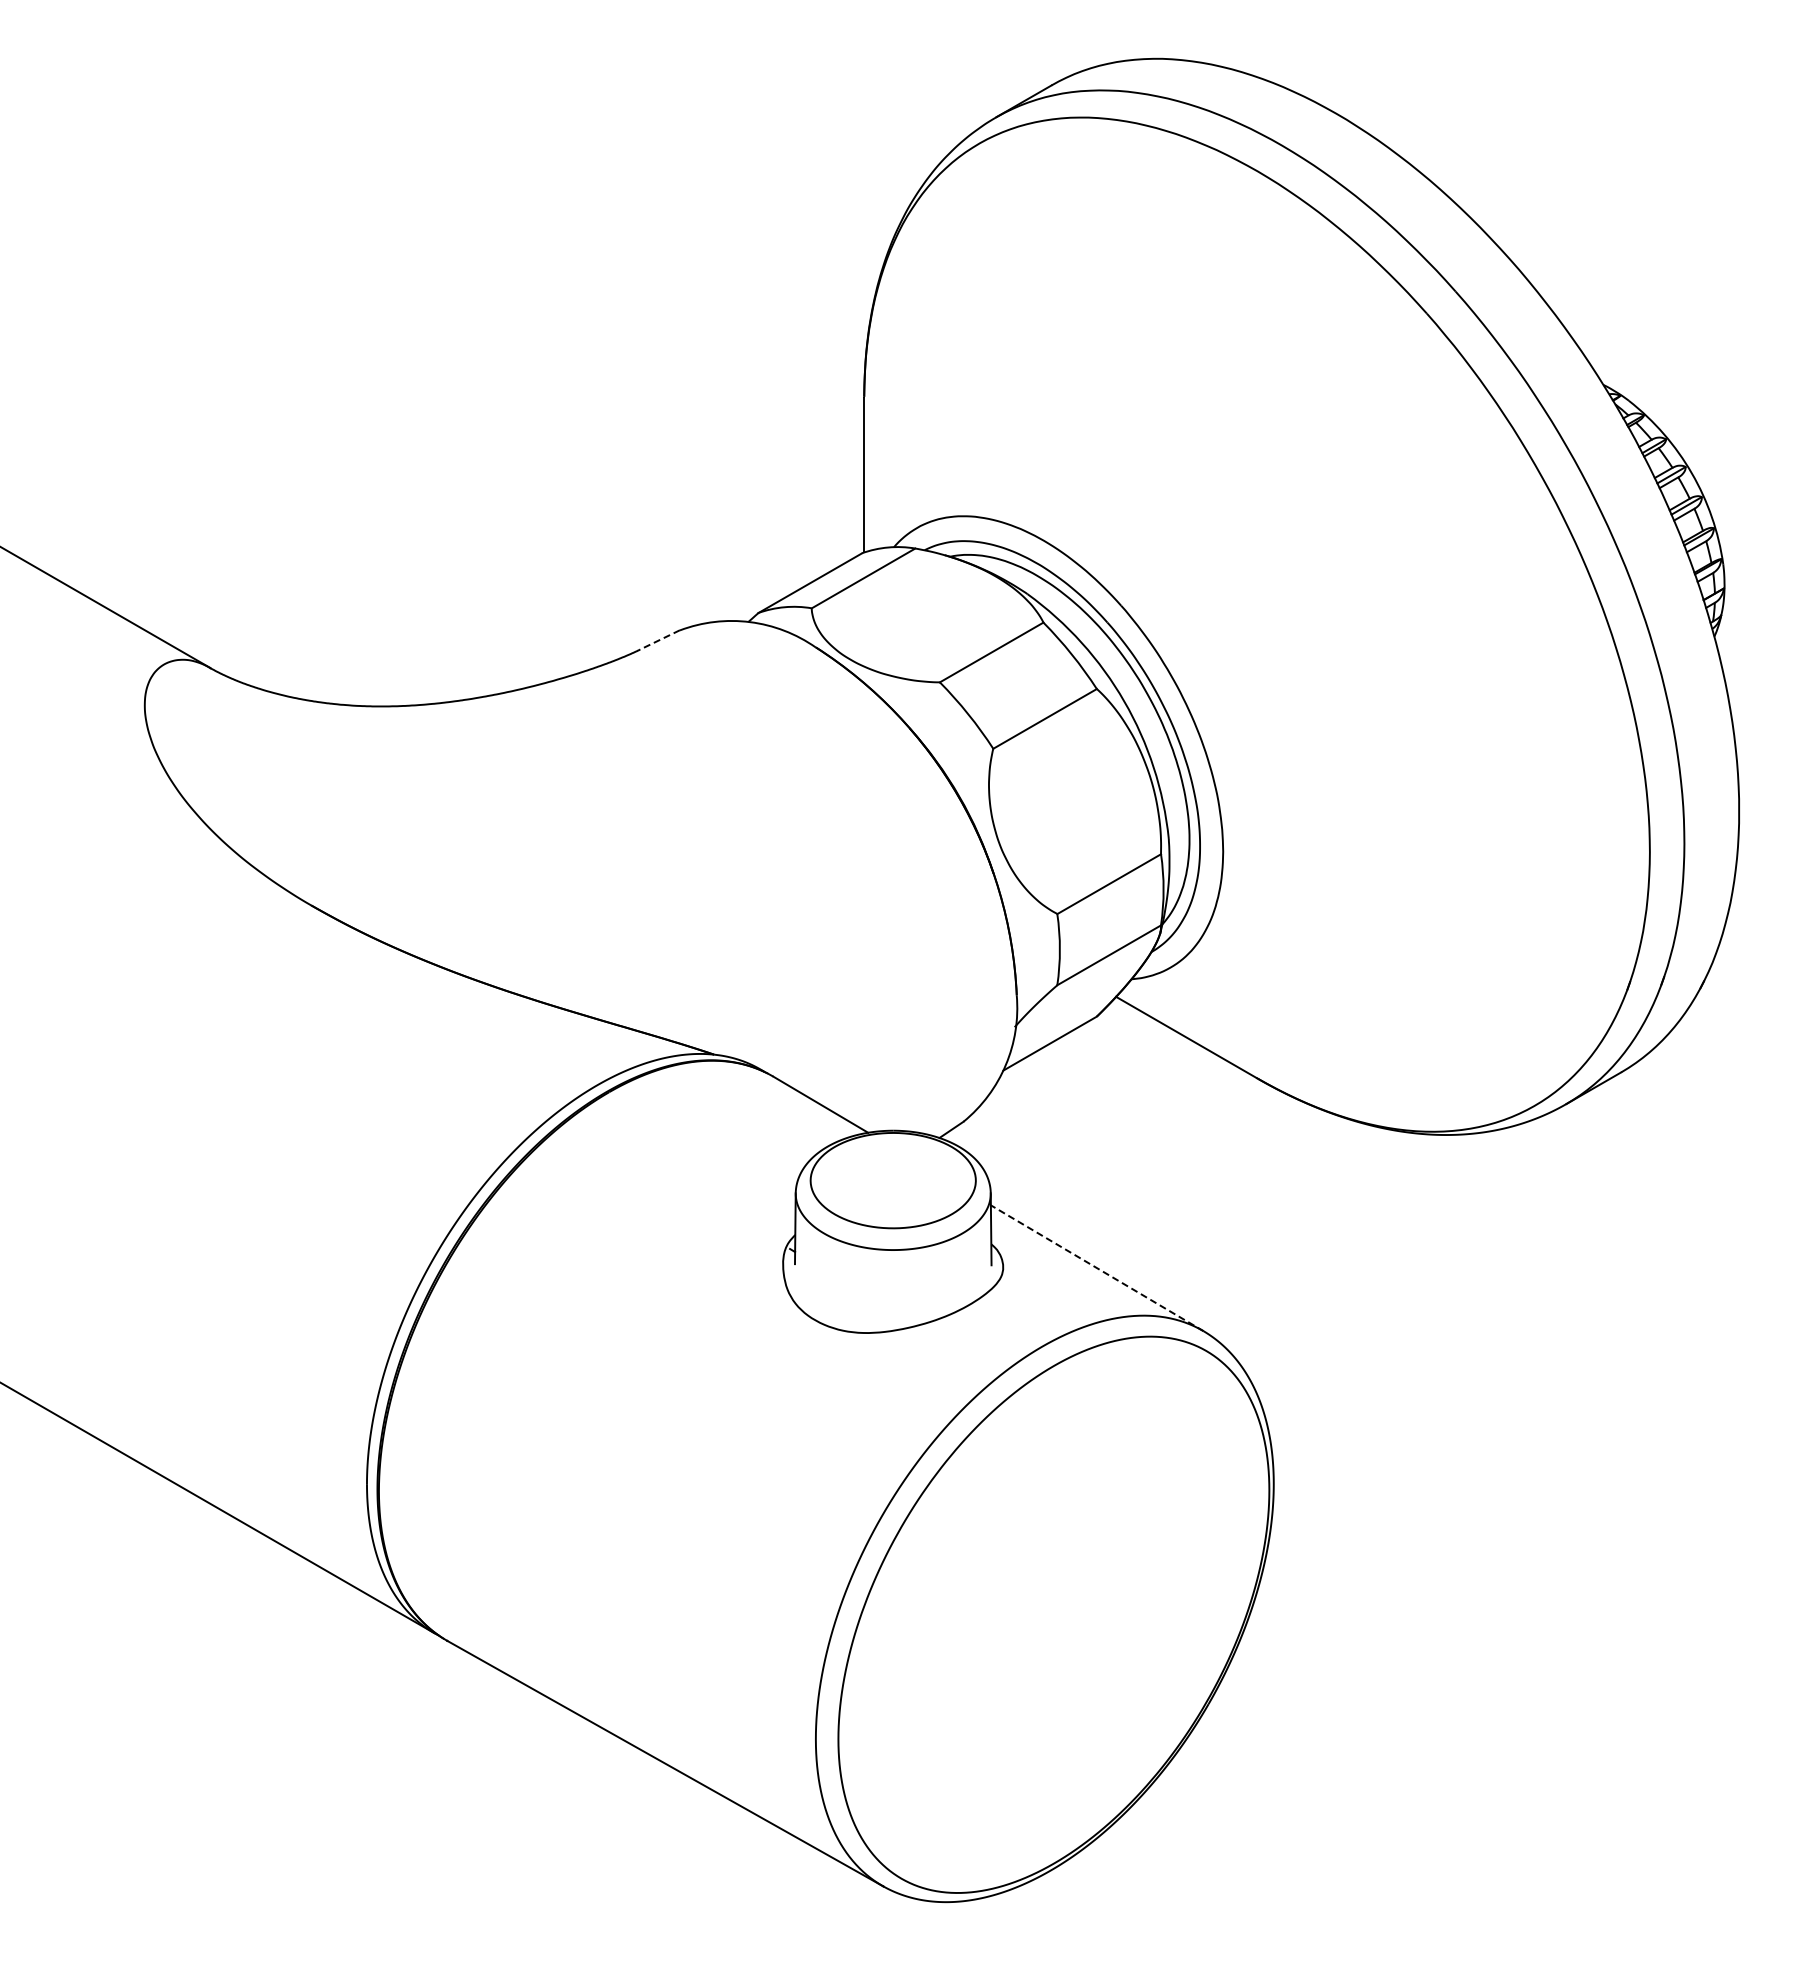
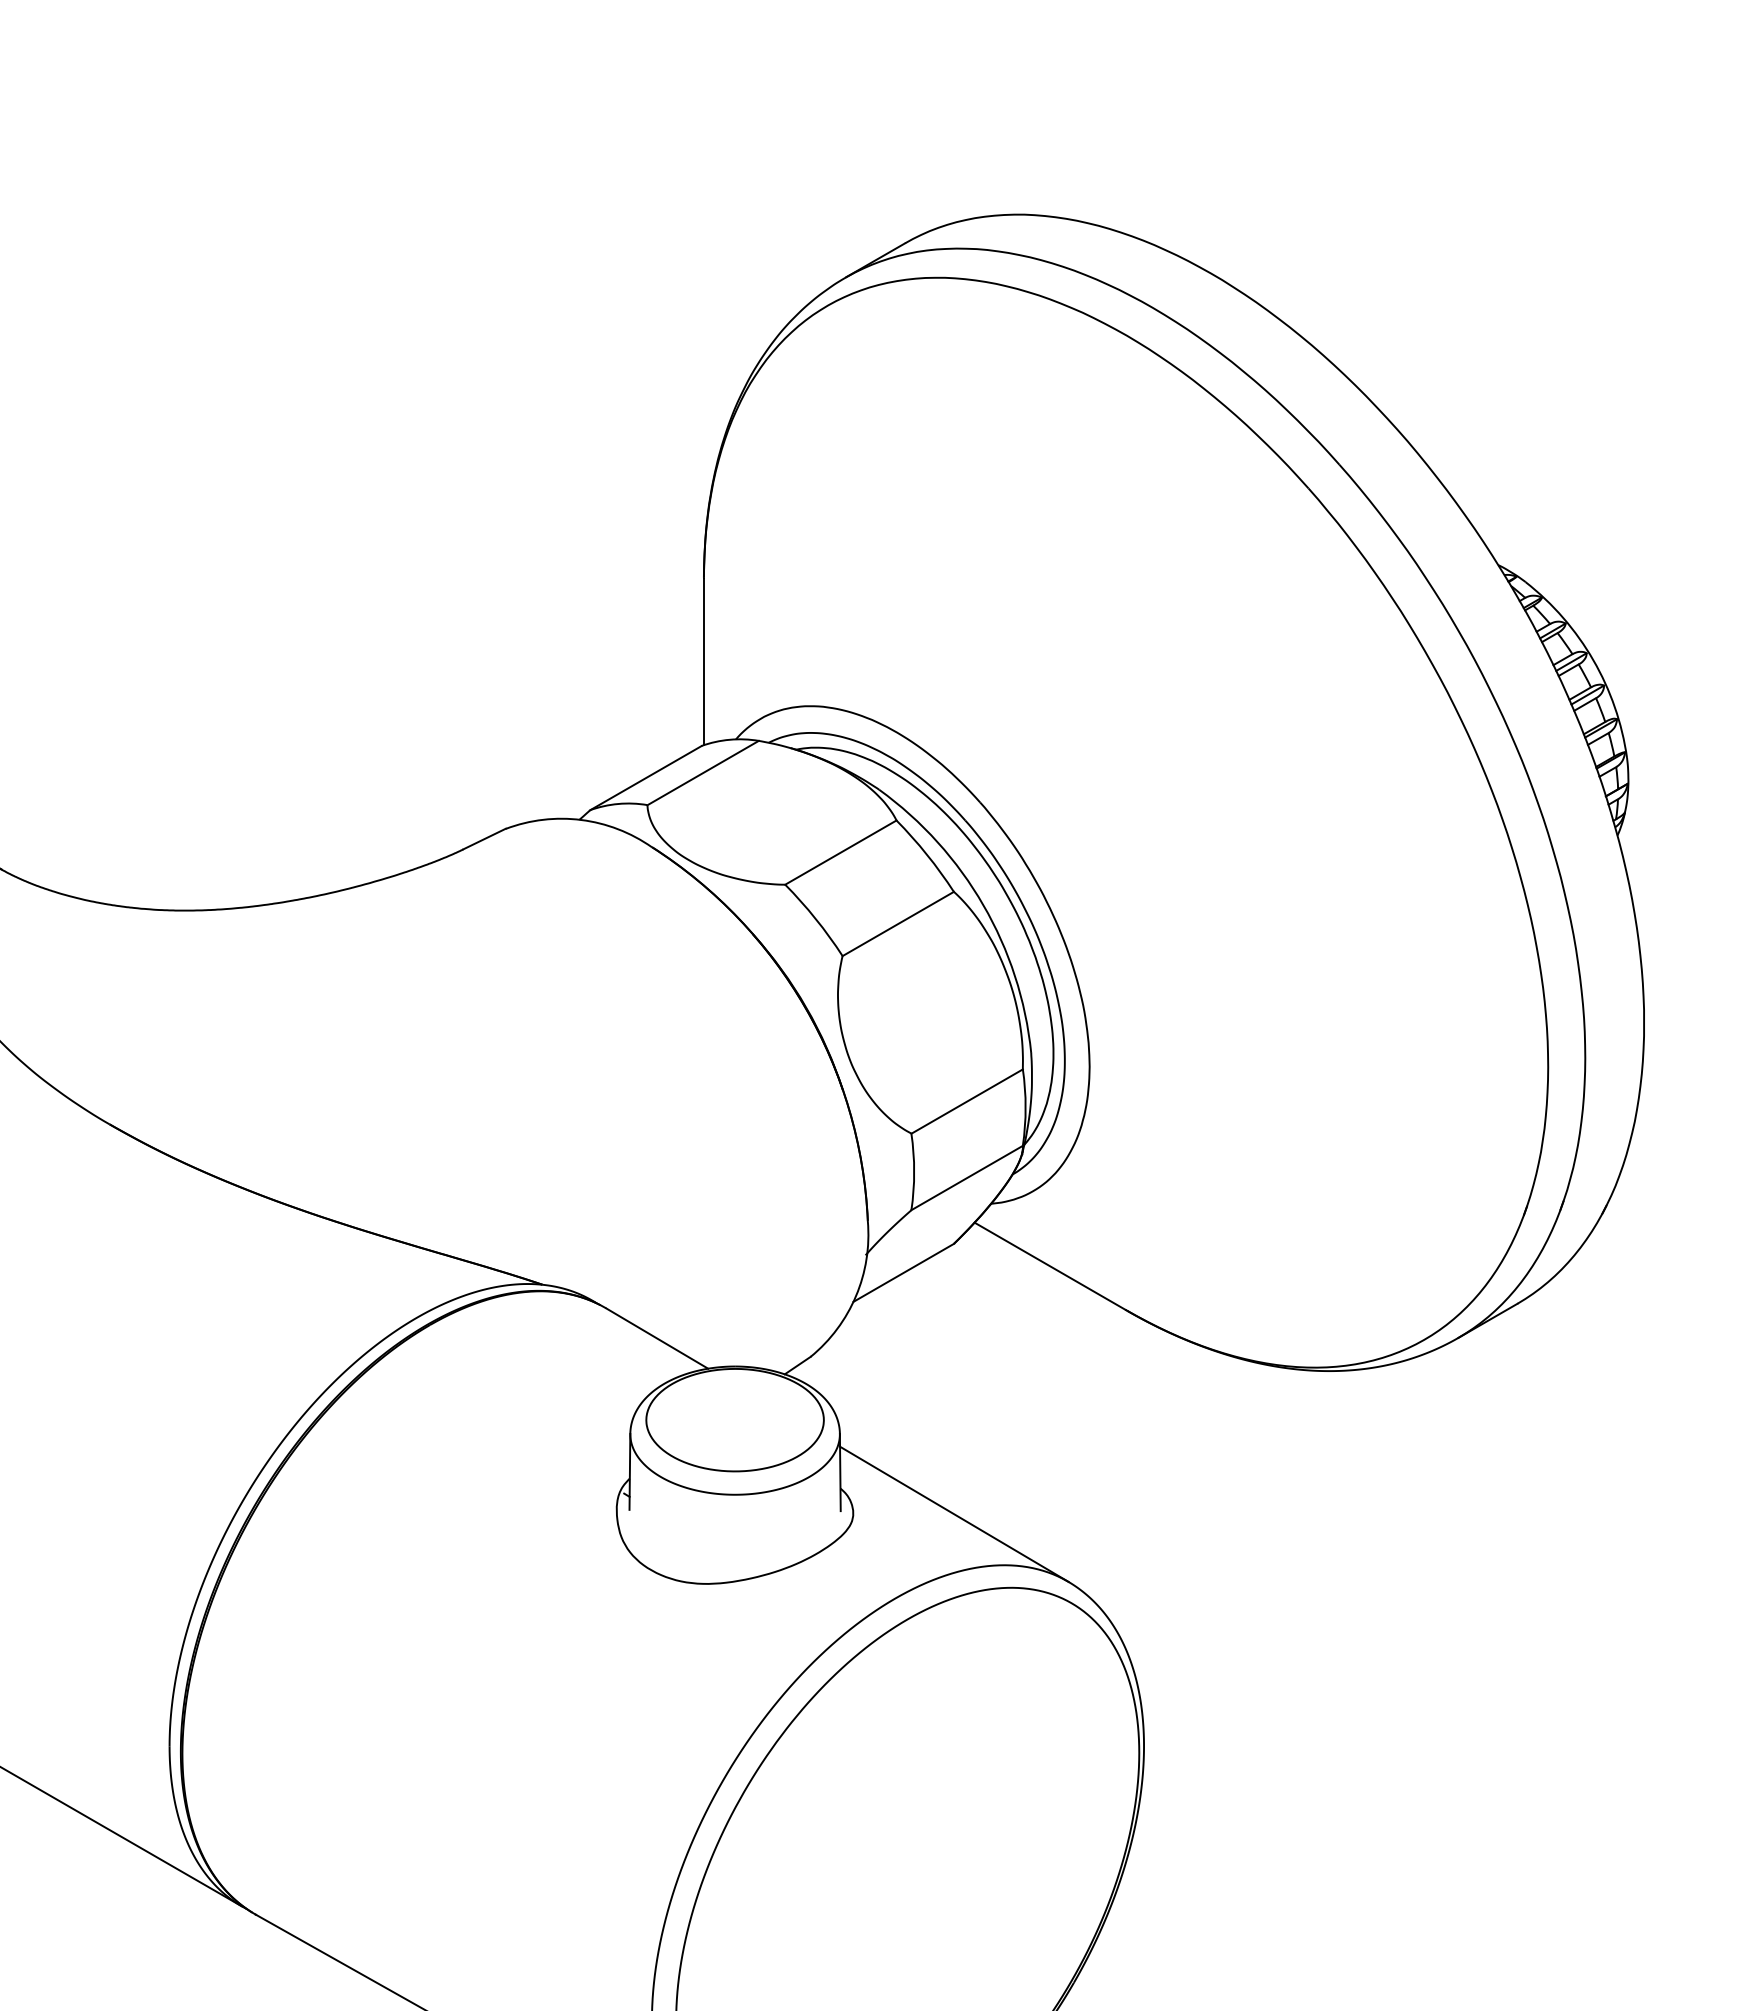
line: (660, 639) -> (484, 838), dashed -> solid
line: (1097, 1268) -> (954, 1514), dashed -> solid

